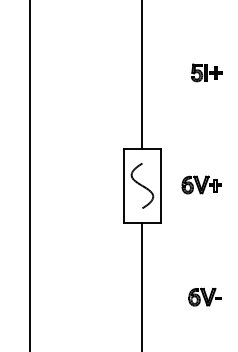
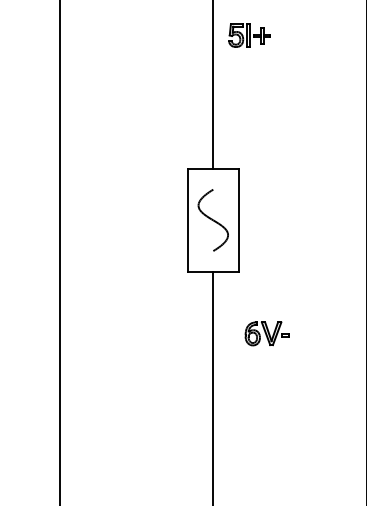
part: (206, 72) -> (249, 35), moved
part: (201, 184) -> (294, 218), removed
part: (204, 296) -> (266, 333), moved

